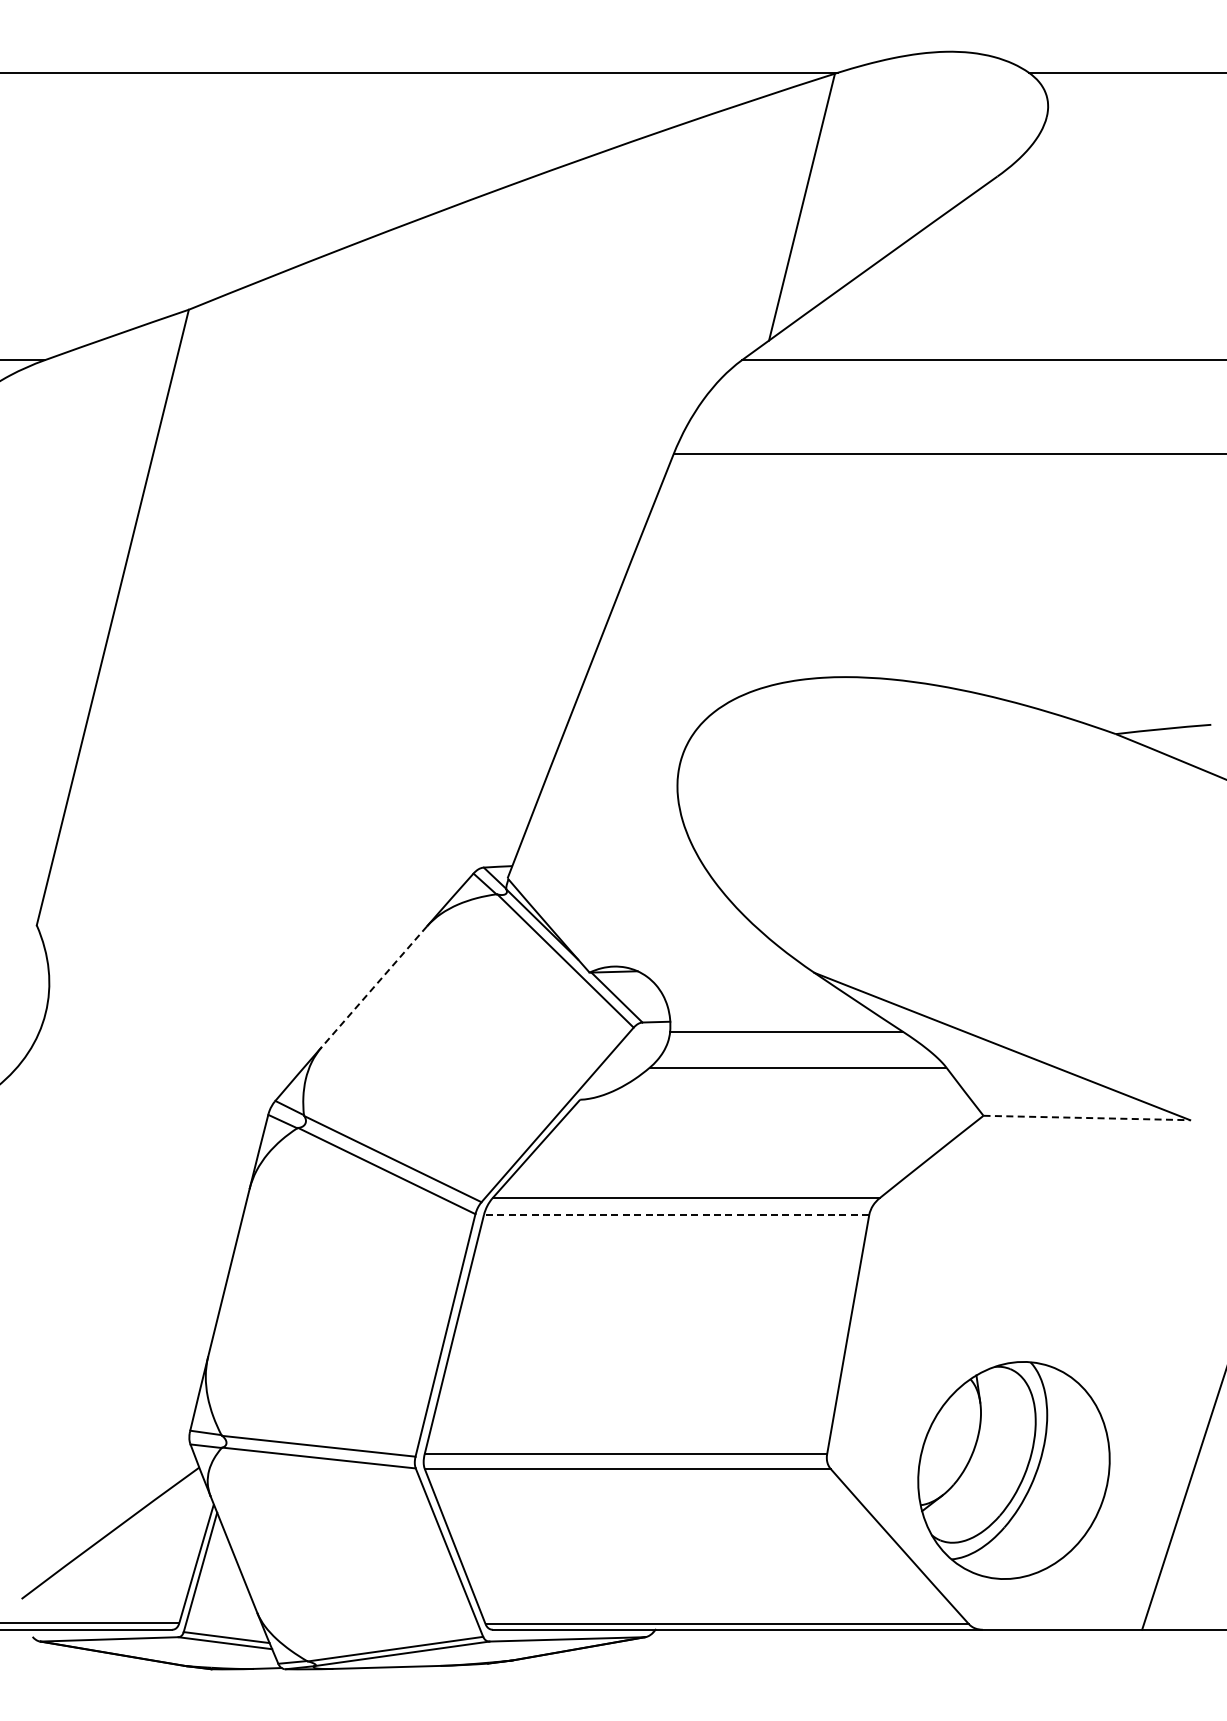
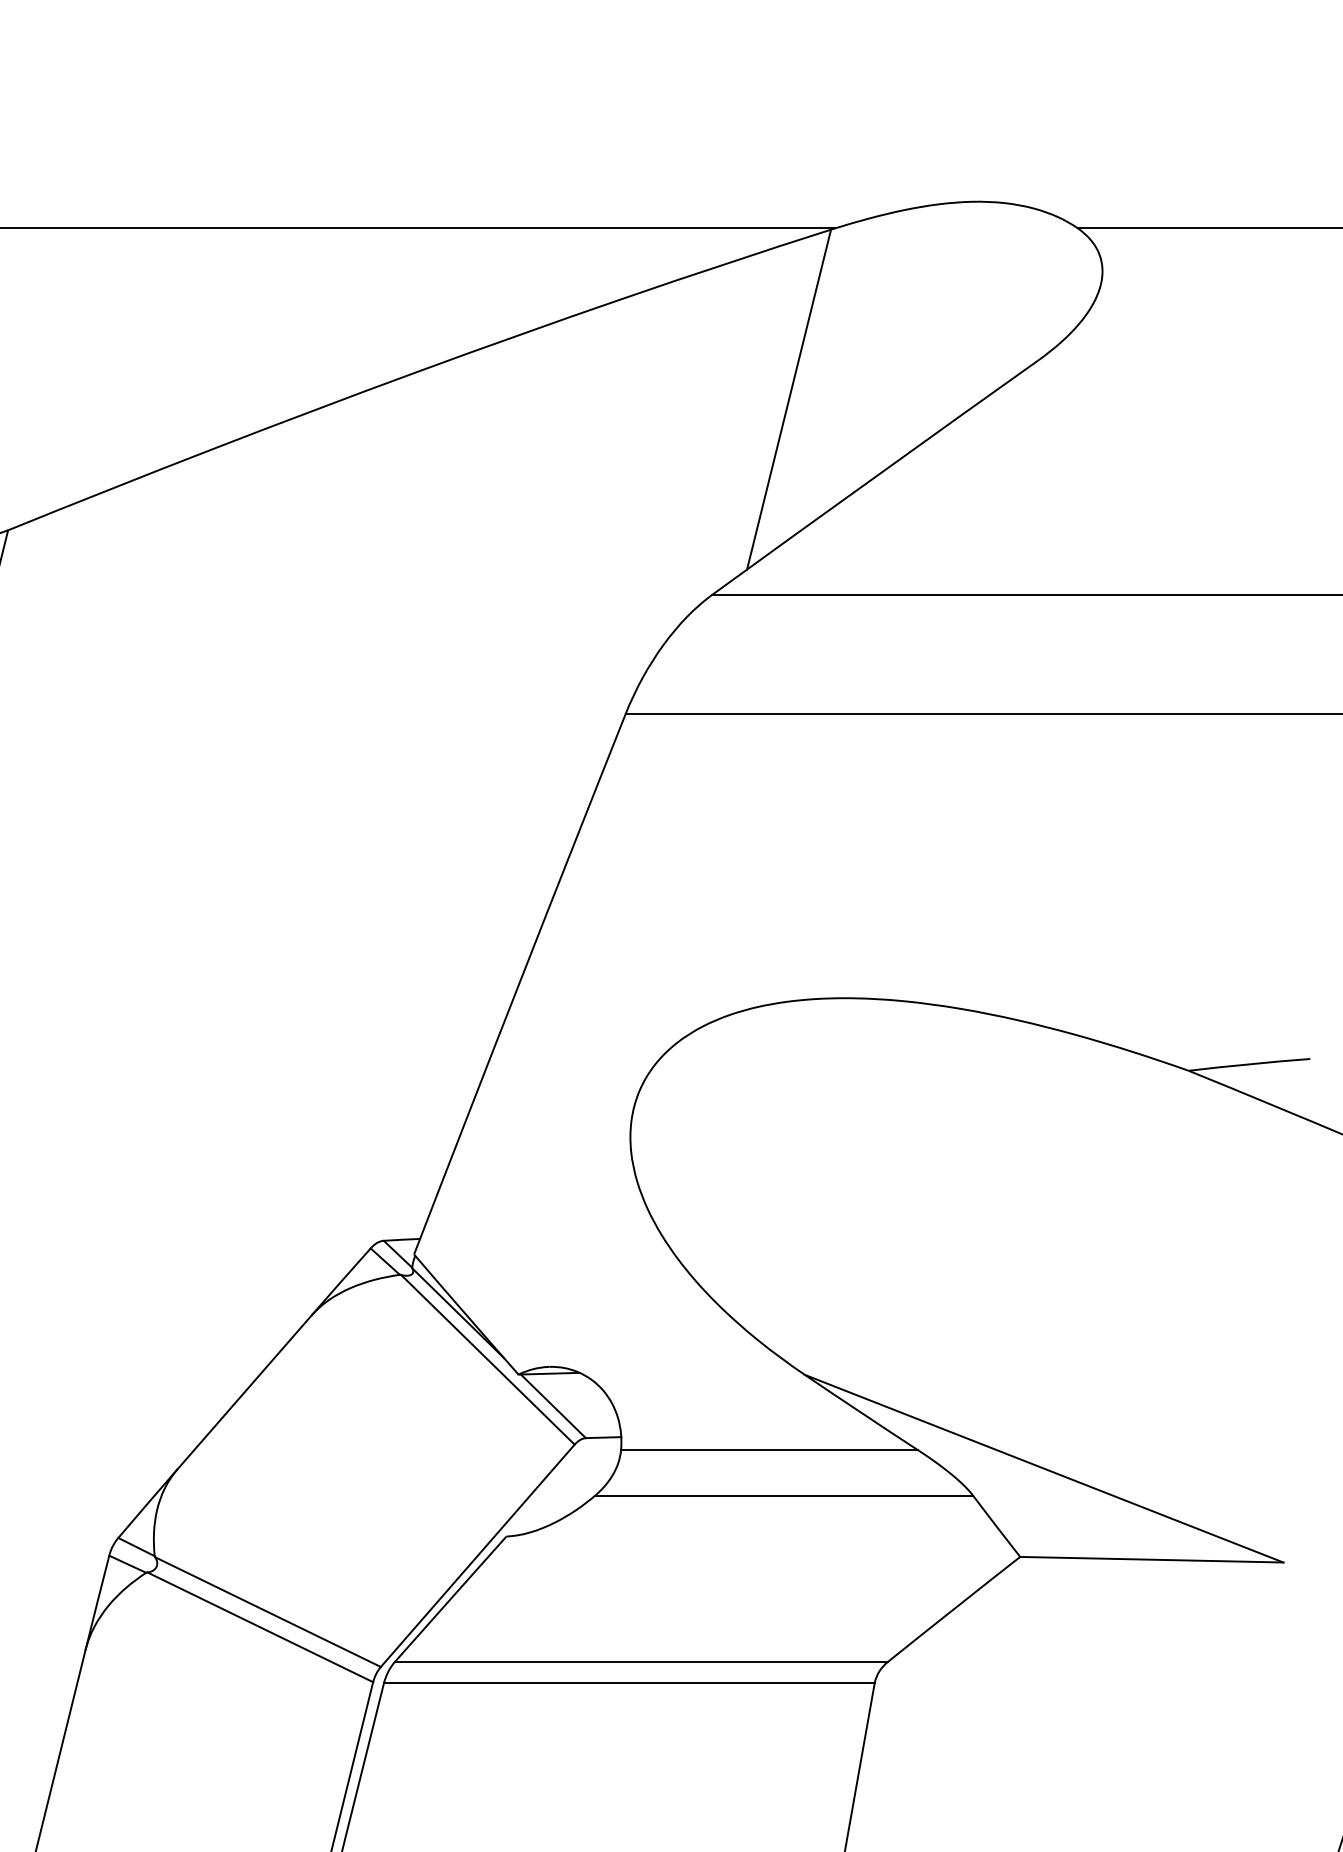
line: (374, 987) -> (244, 1393), dashed -> solid
line: (1087, 1118) -> (1152, 1560), dashed -> solid
line: (676, 1214) -> (629, 1682), dashed -> solid

